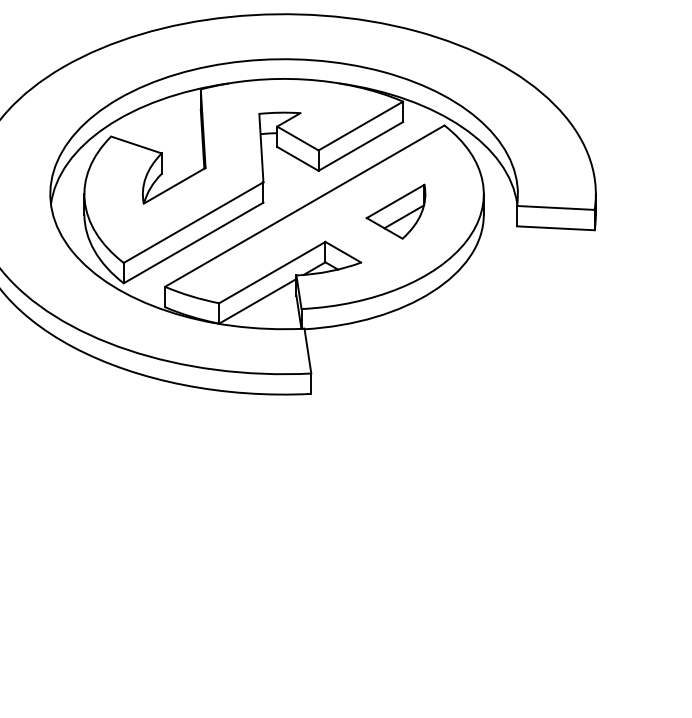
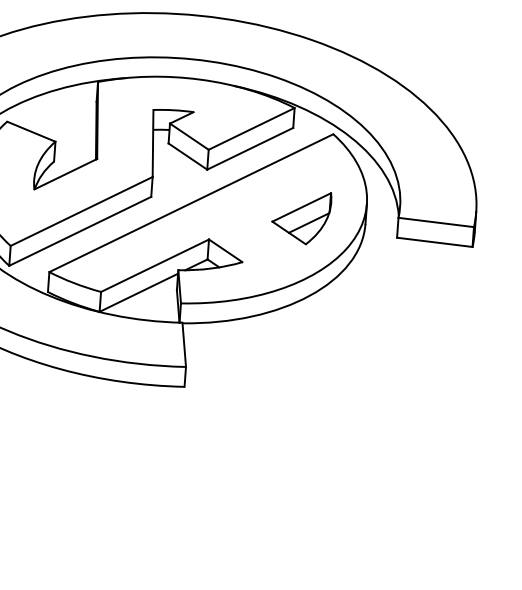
part: (395, 211) -> (300, 217), moved

